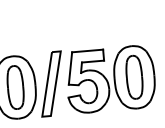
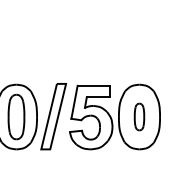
part: (134, 76) -> (139, 116), size x0.6

